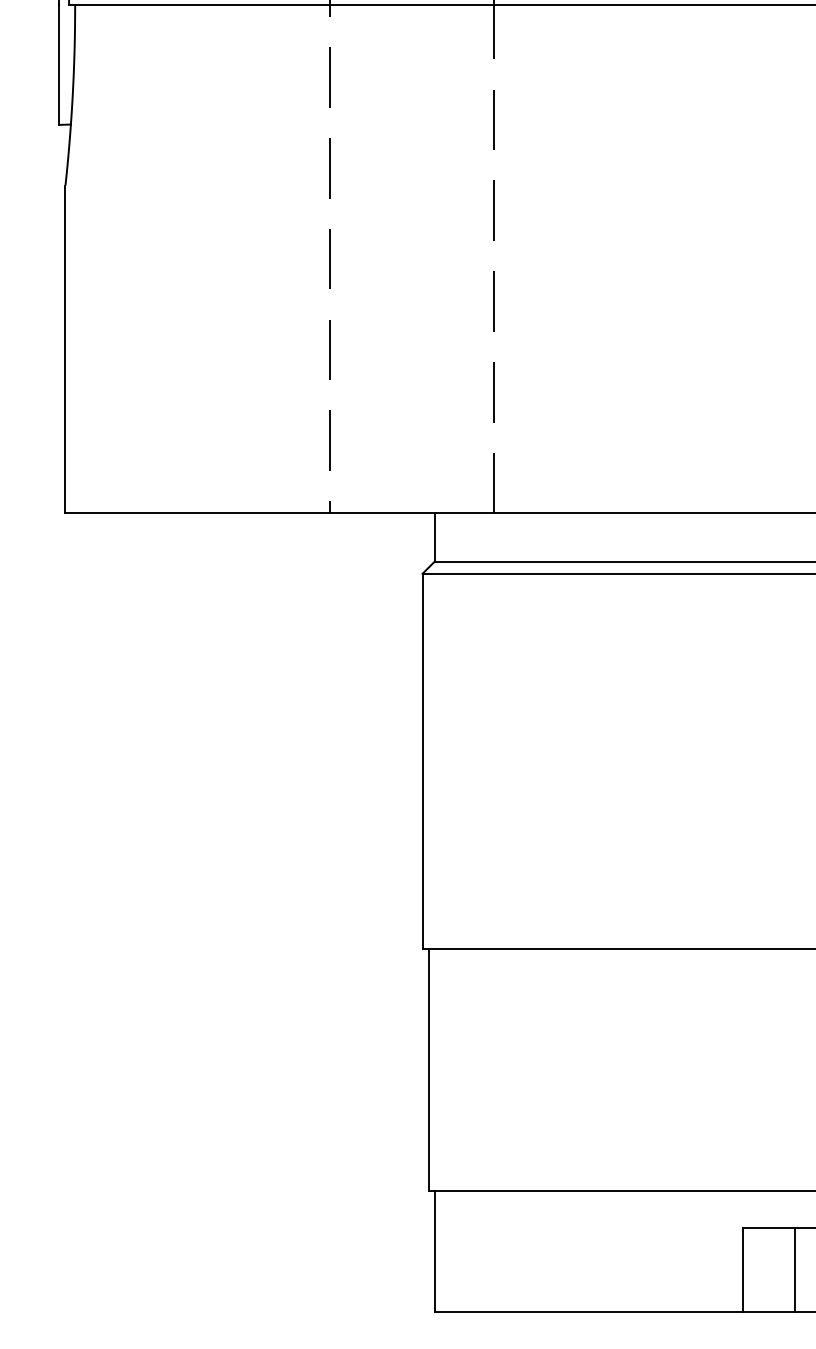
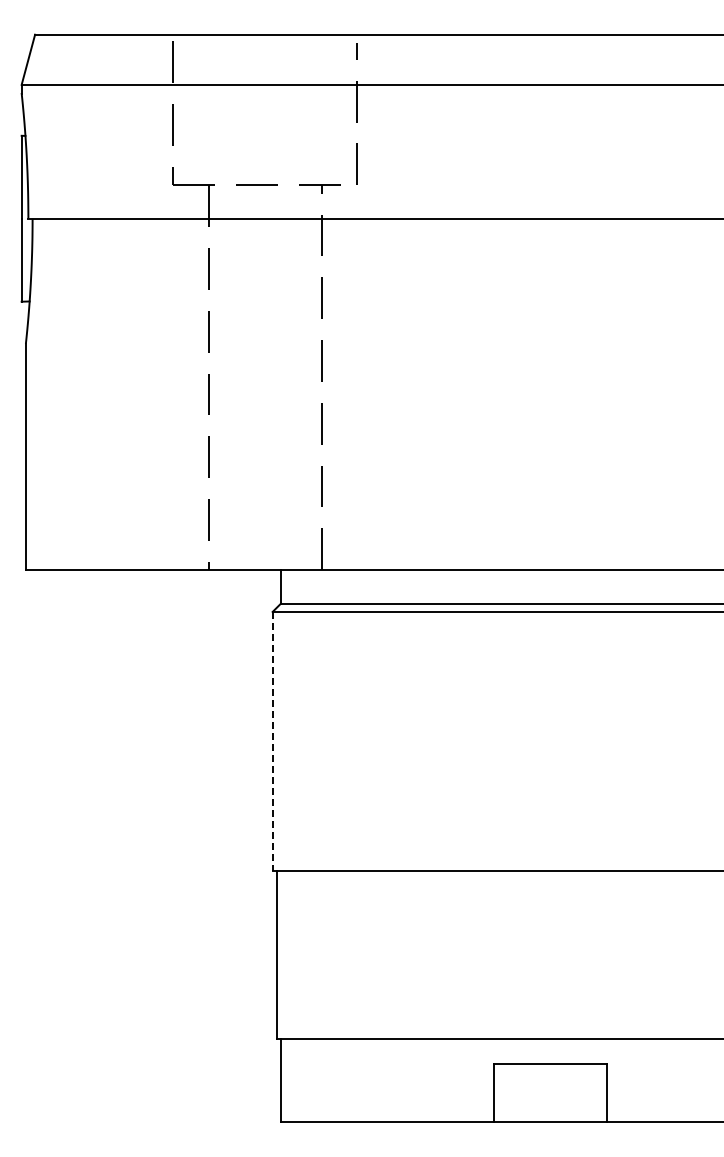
line: (422, 761) -> (272, 741), solid -> dashed
line: (795, 1269) -> (530, 1092), removed

